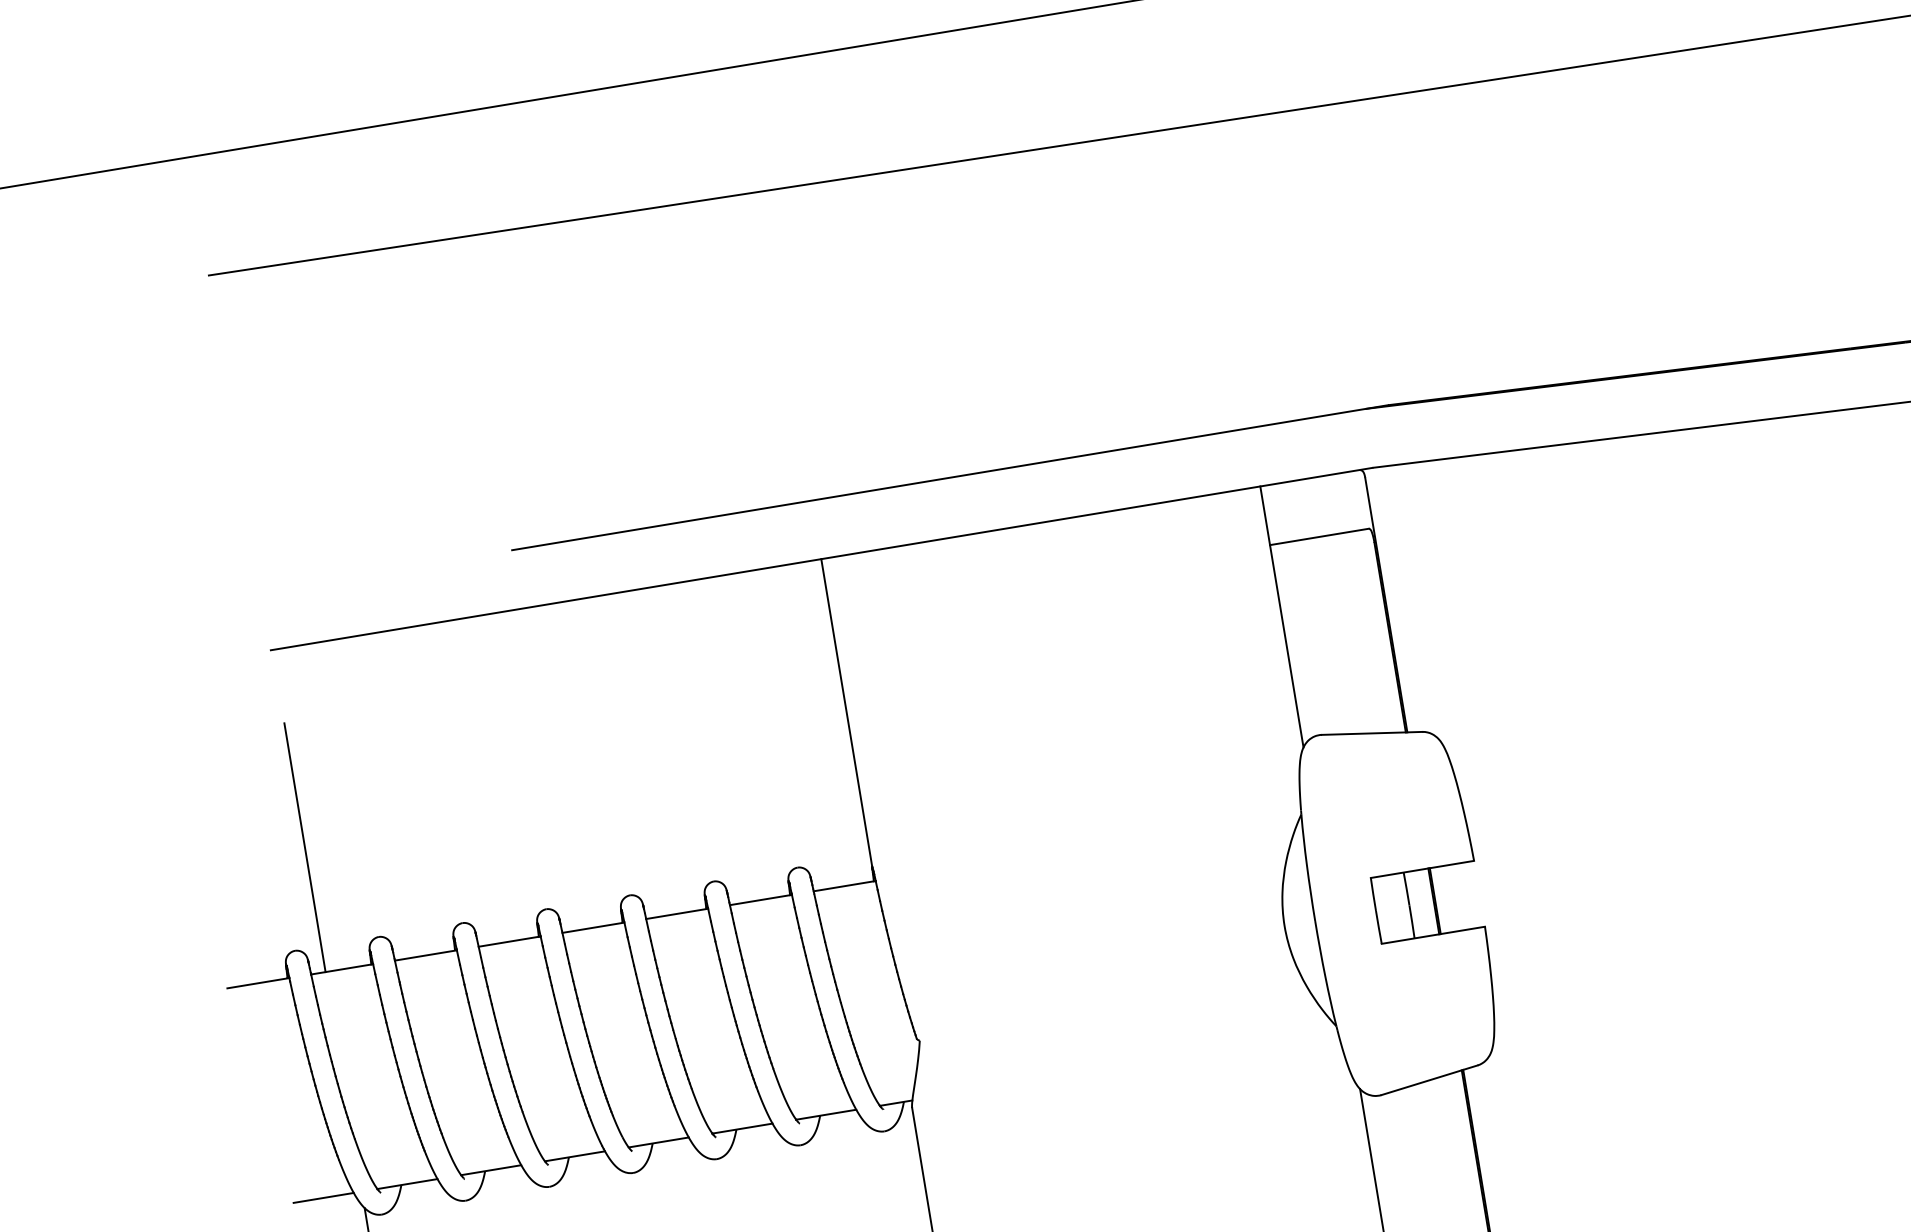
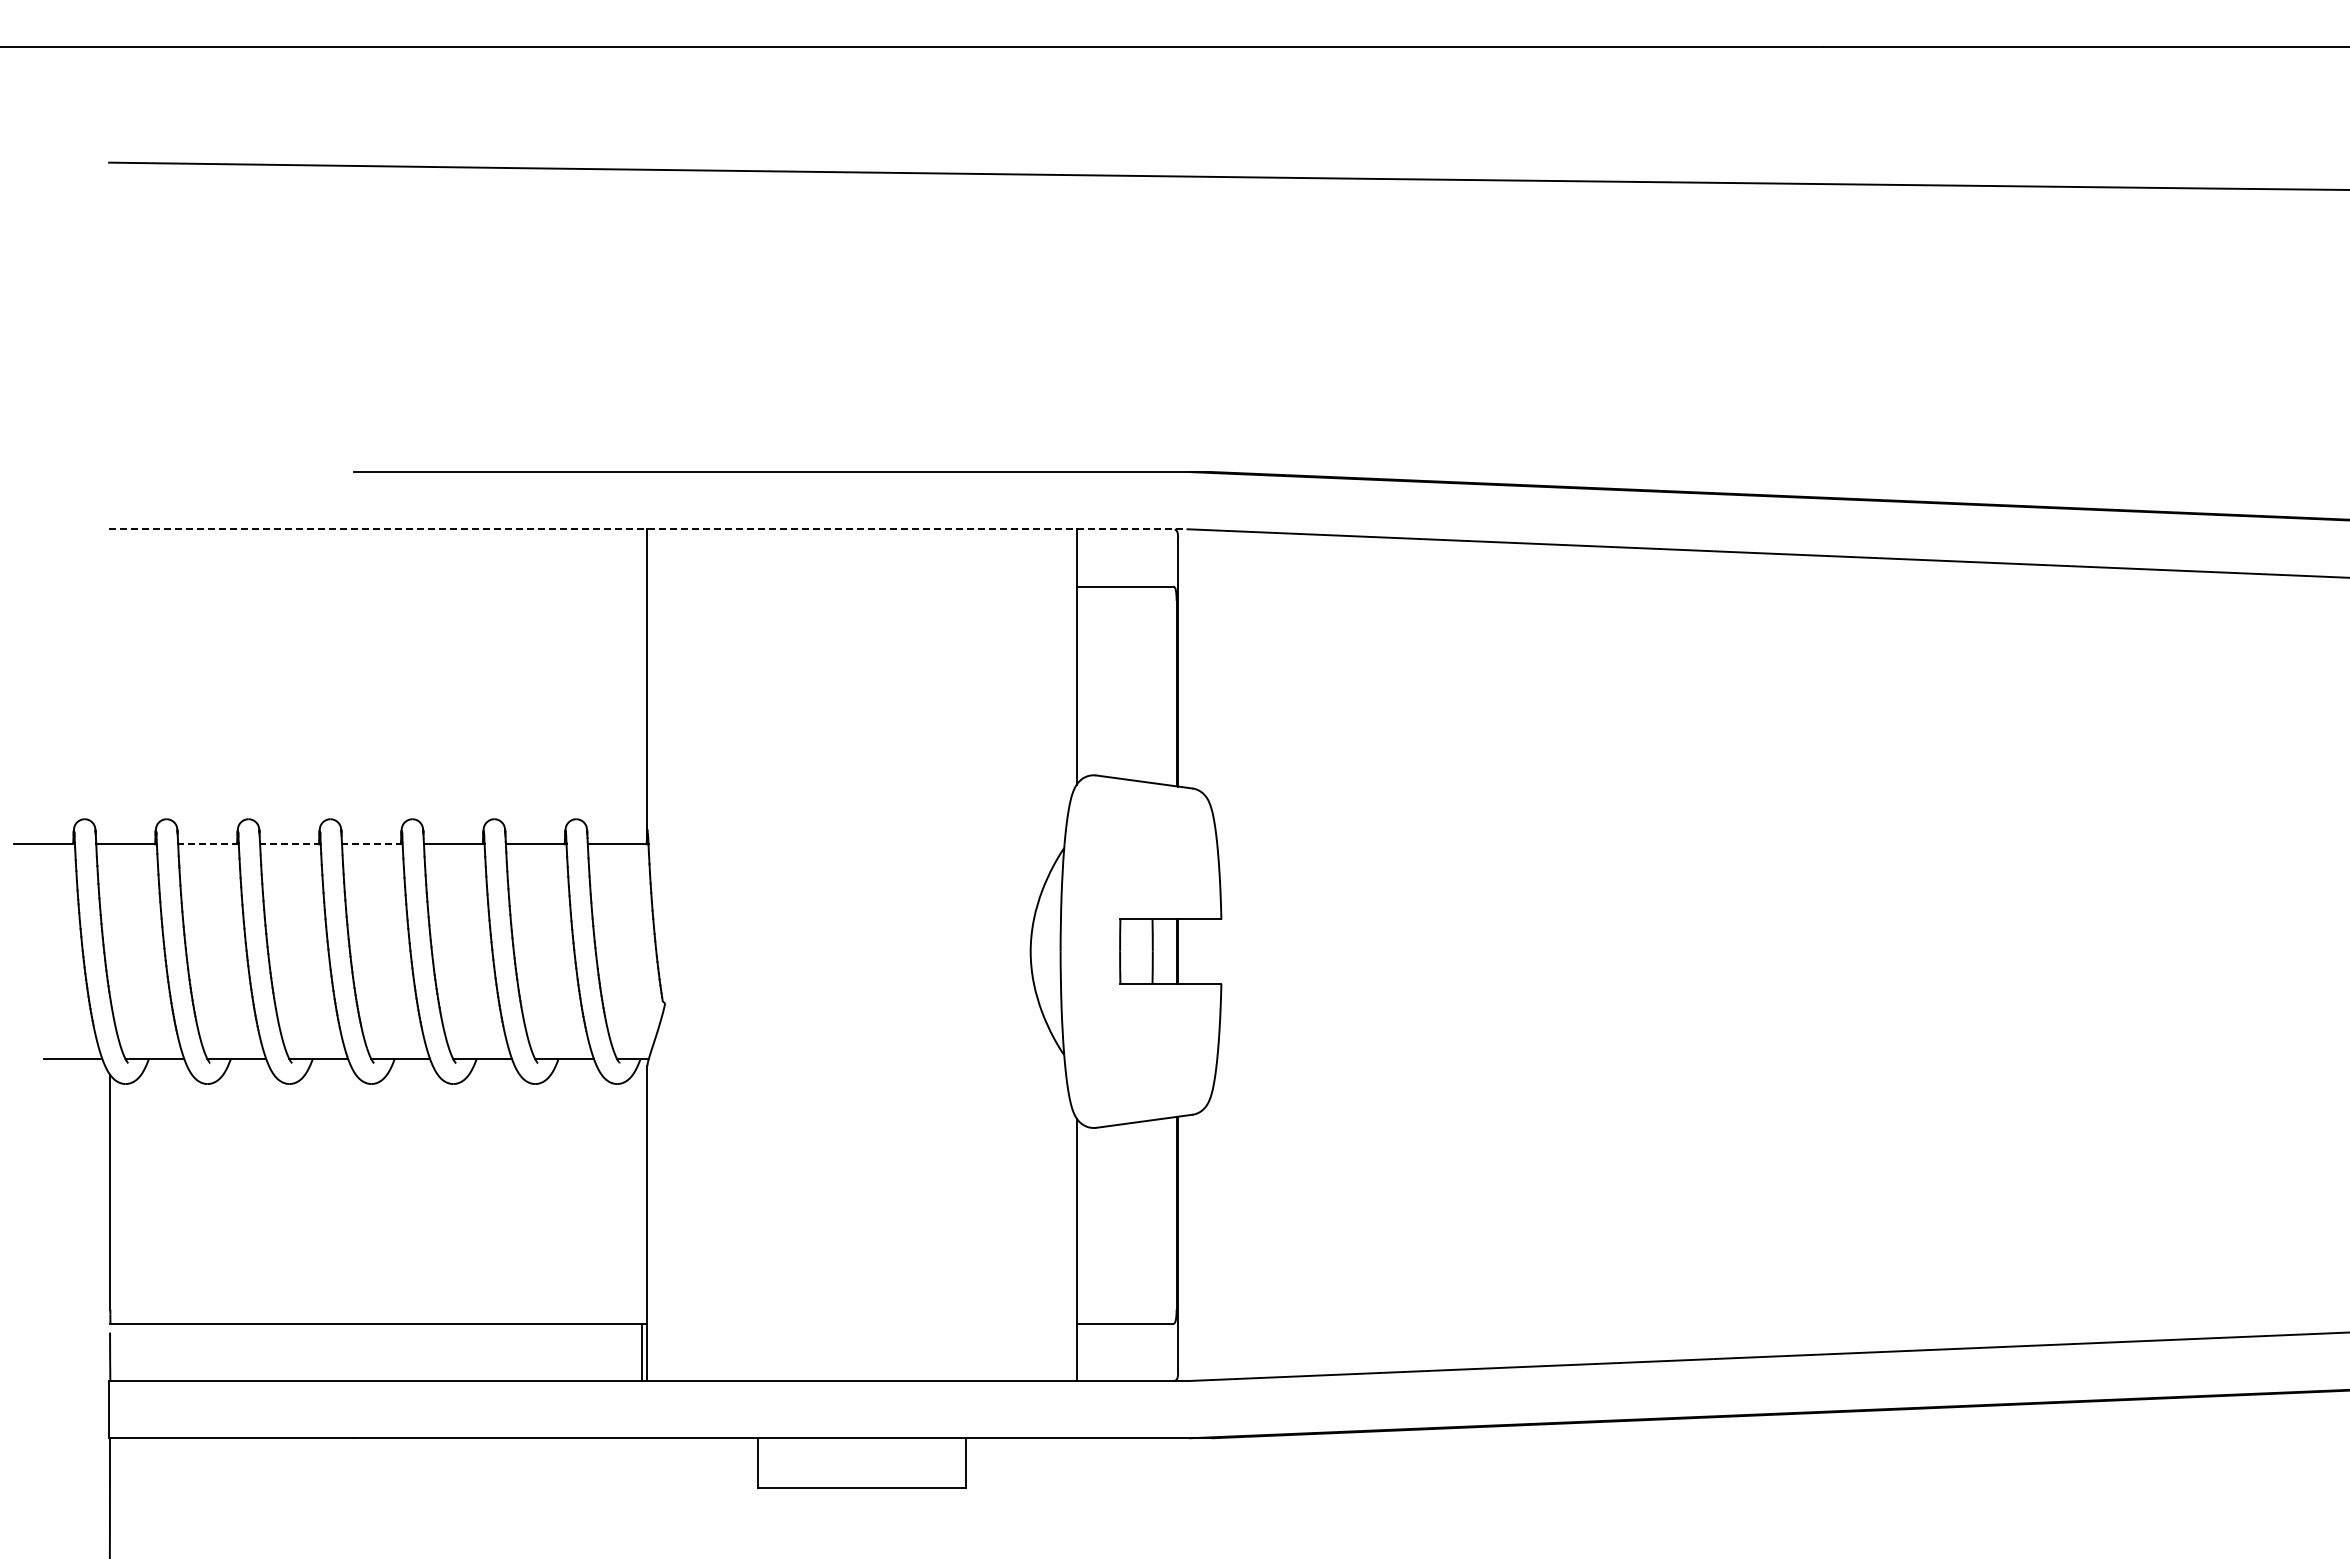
line: (821, 559) -> (647, 529), solid -> dashed
line: (305, 847) -> (110, 722), removed
line: (592, 928) -> (371, 844), solid -> dashed
line: (508, 941) -> (289, 844), solid -> dashed
line: (425, 955) -> (208, 844), solid -> dashed

